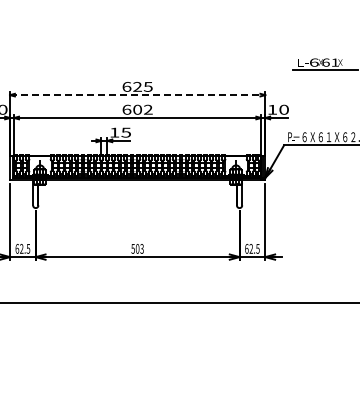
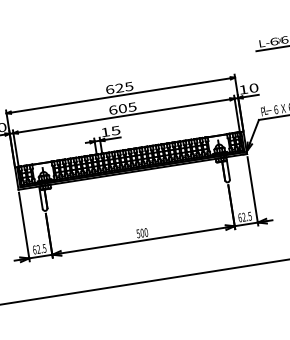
line: (137, 95) -> (120, 95), dashed -> solid
text: (147, 109) -> (131, 106), 602 -> 605
text: (141, 248) -> (145, 232), 503 -> 500

